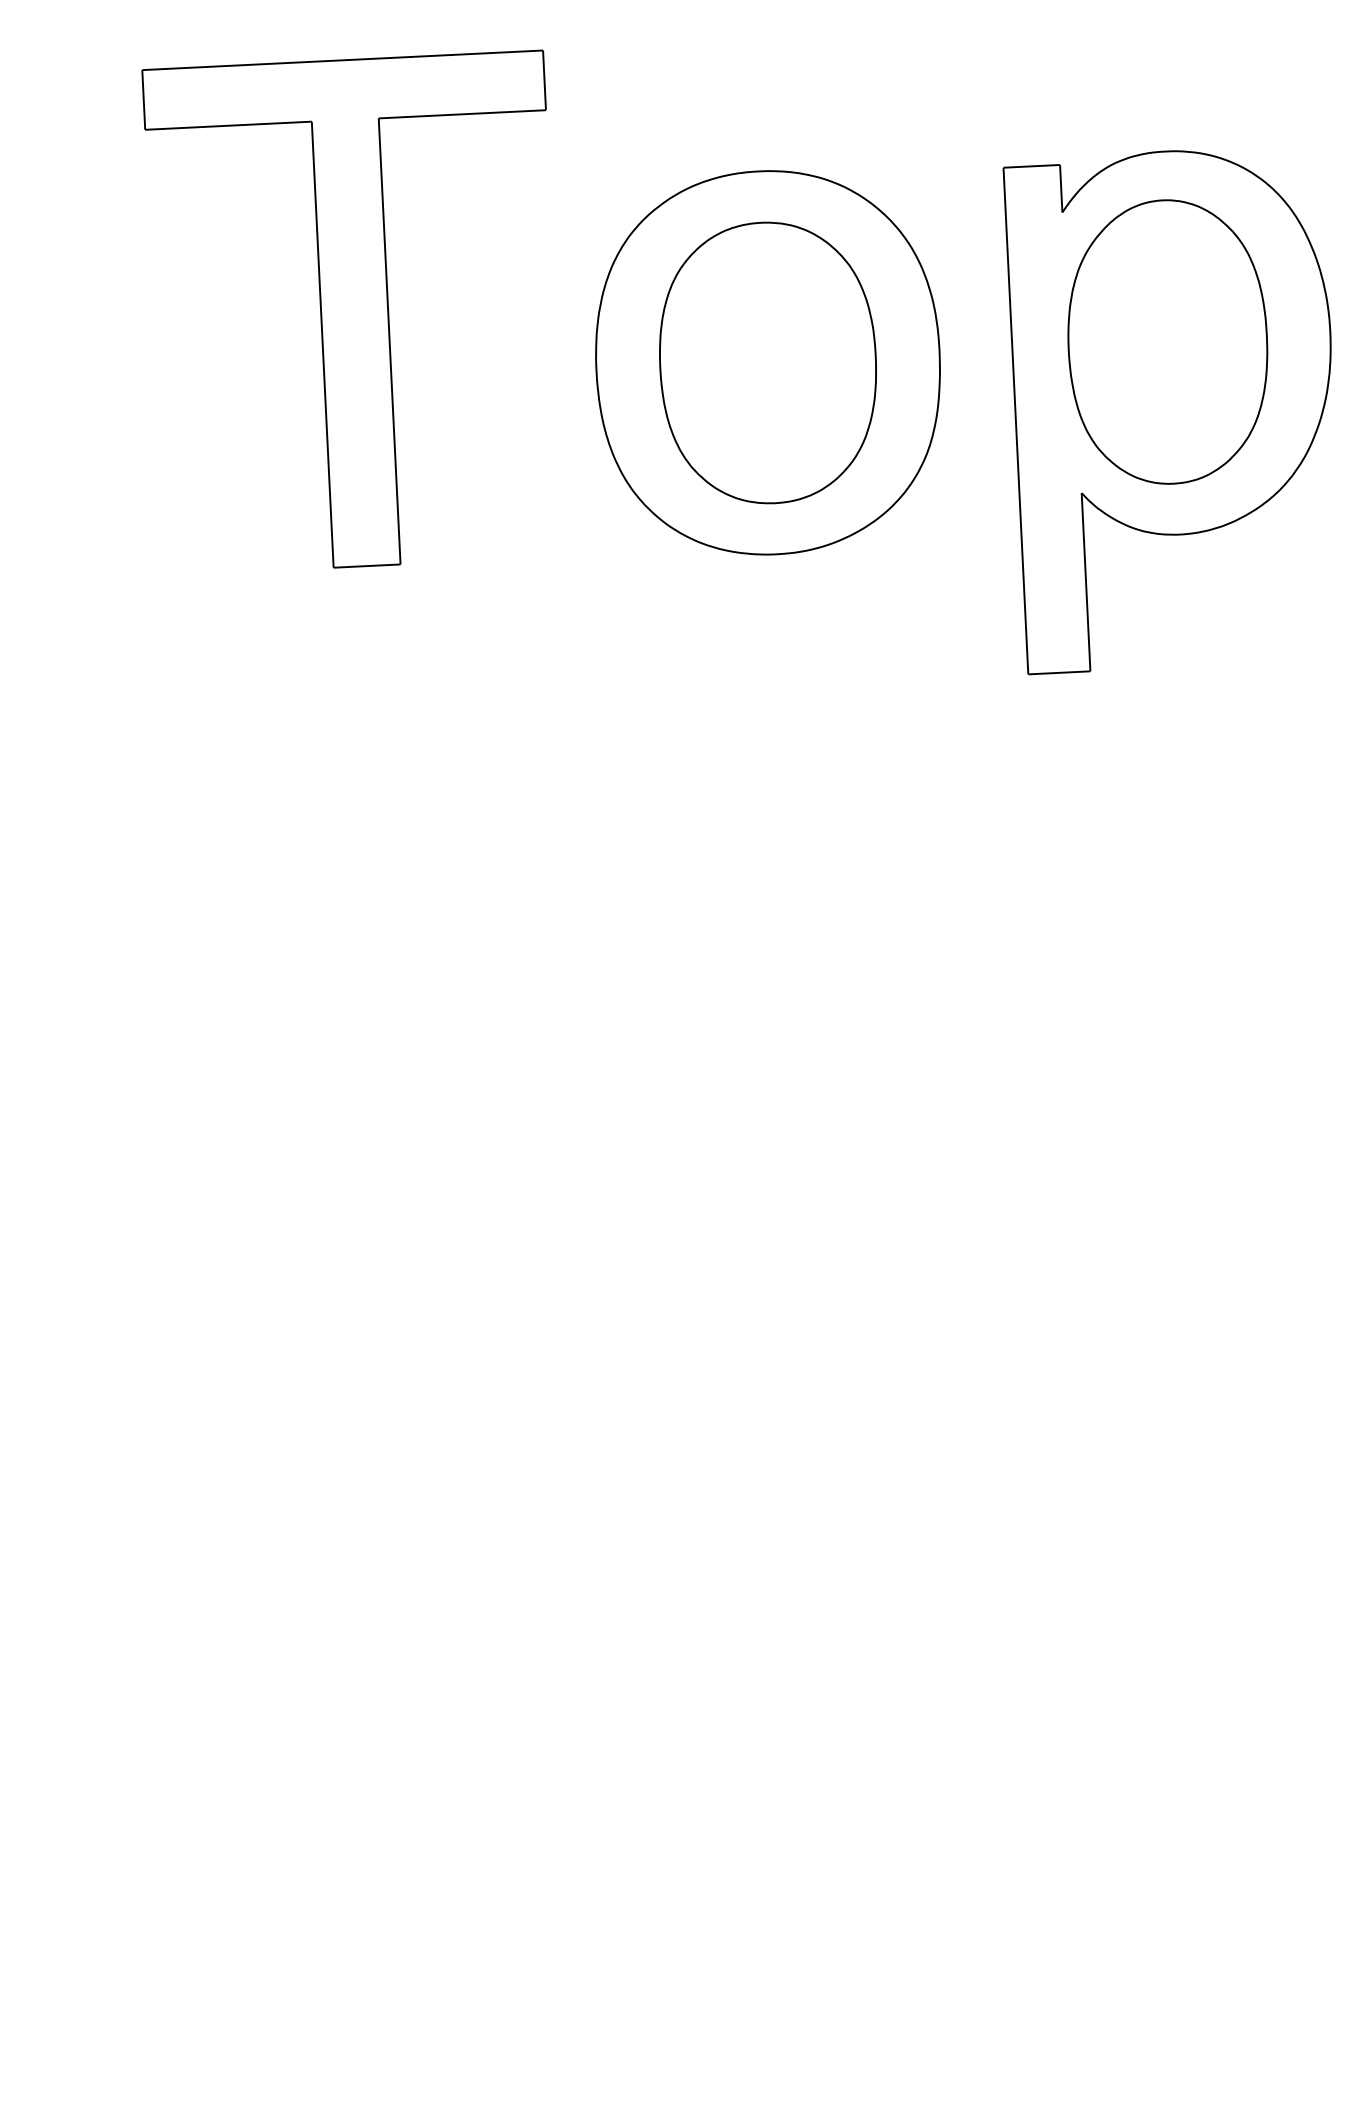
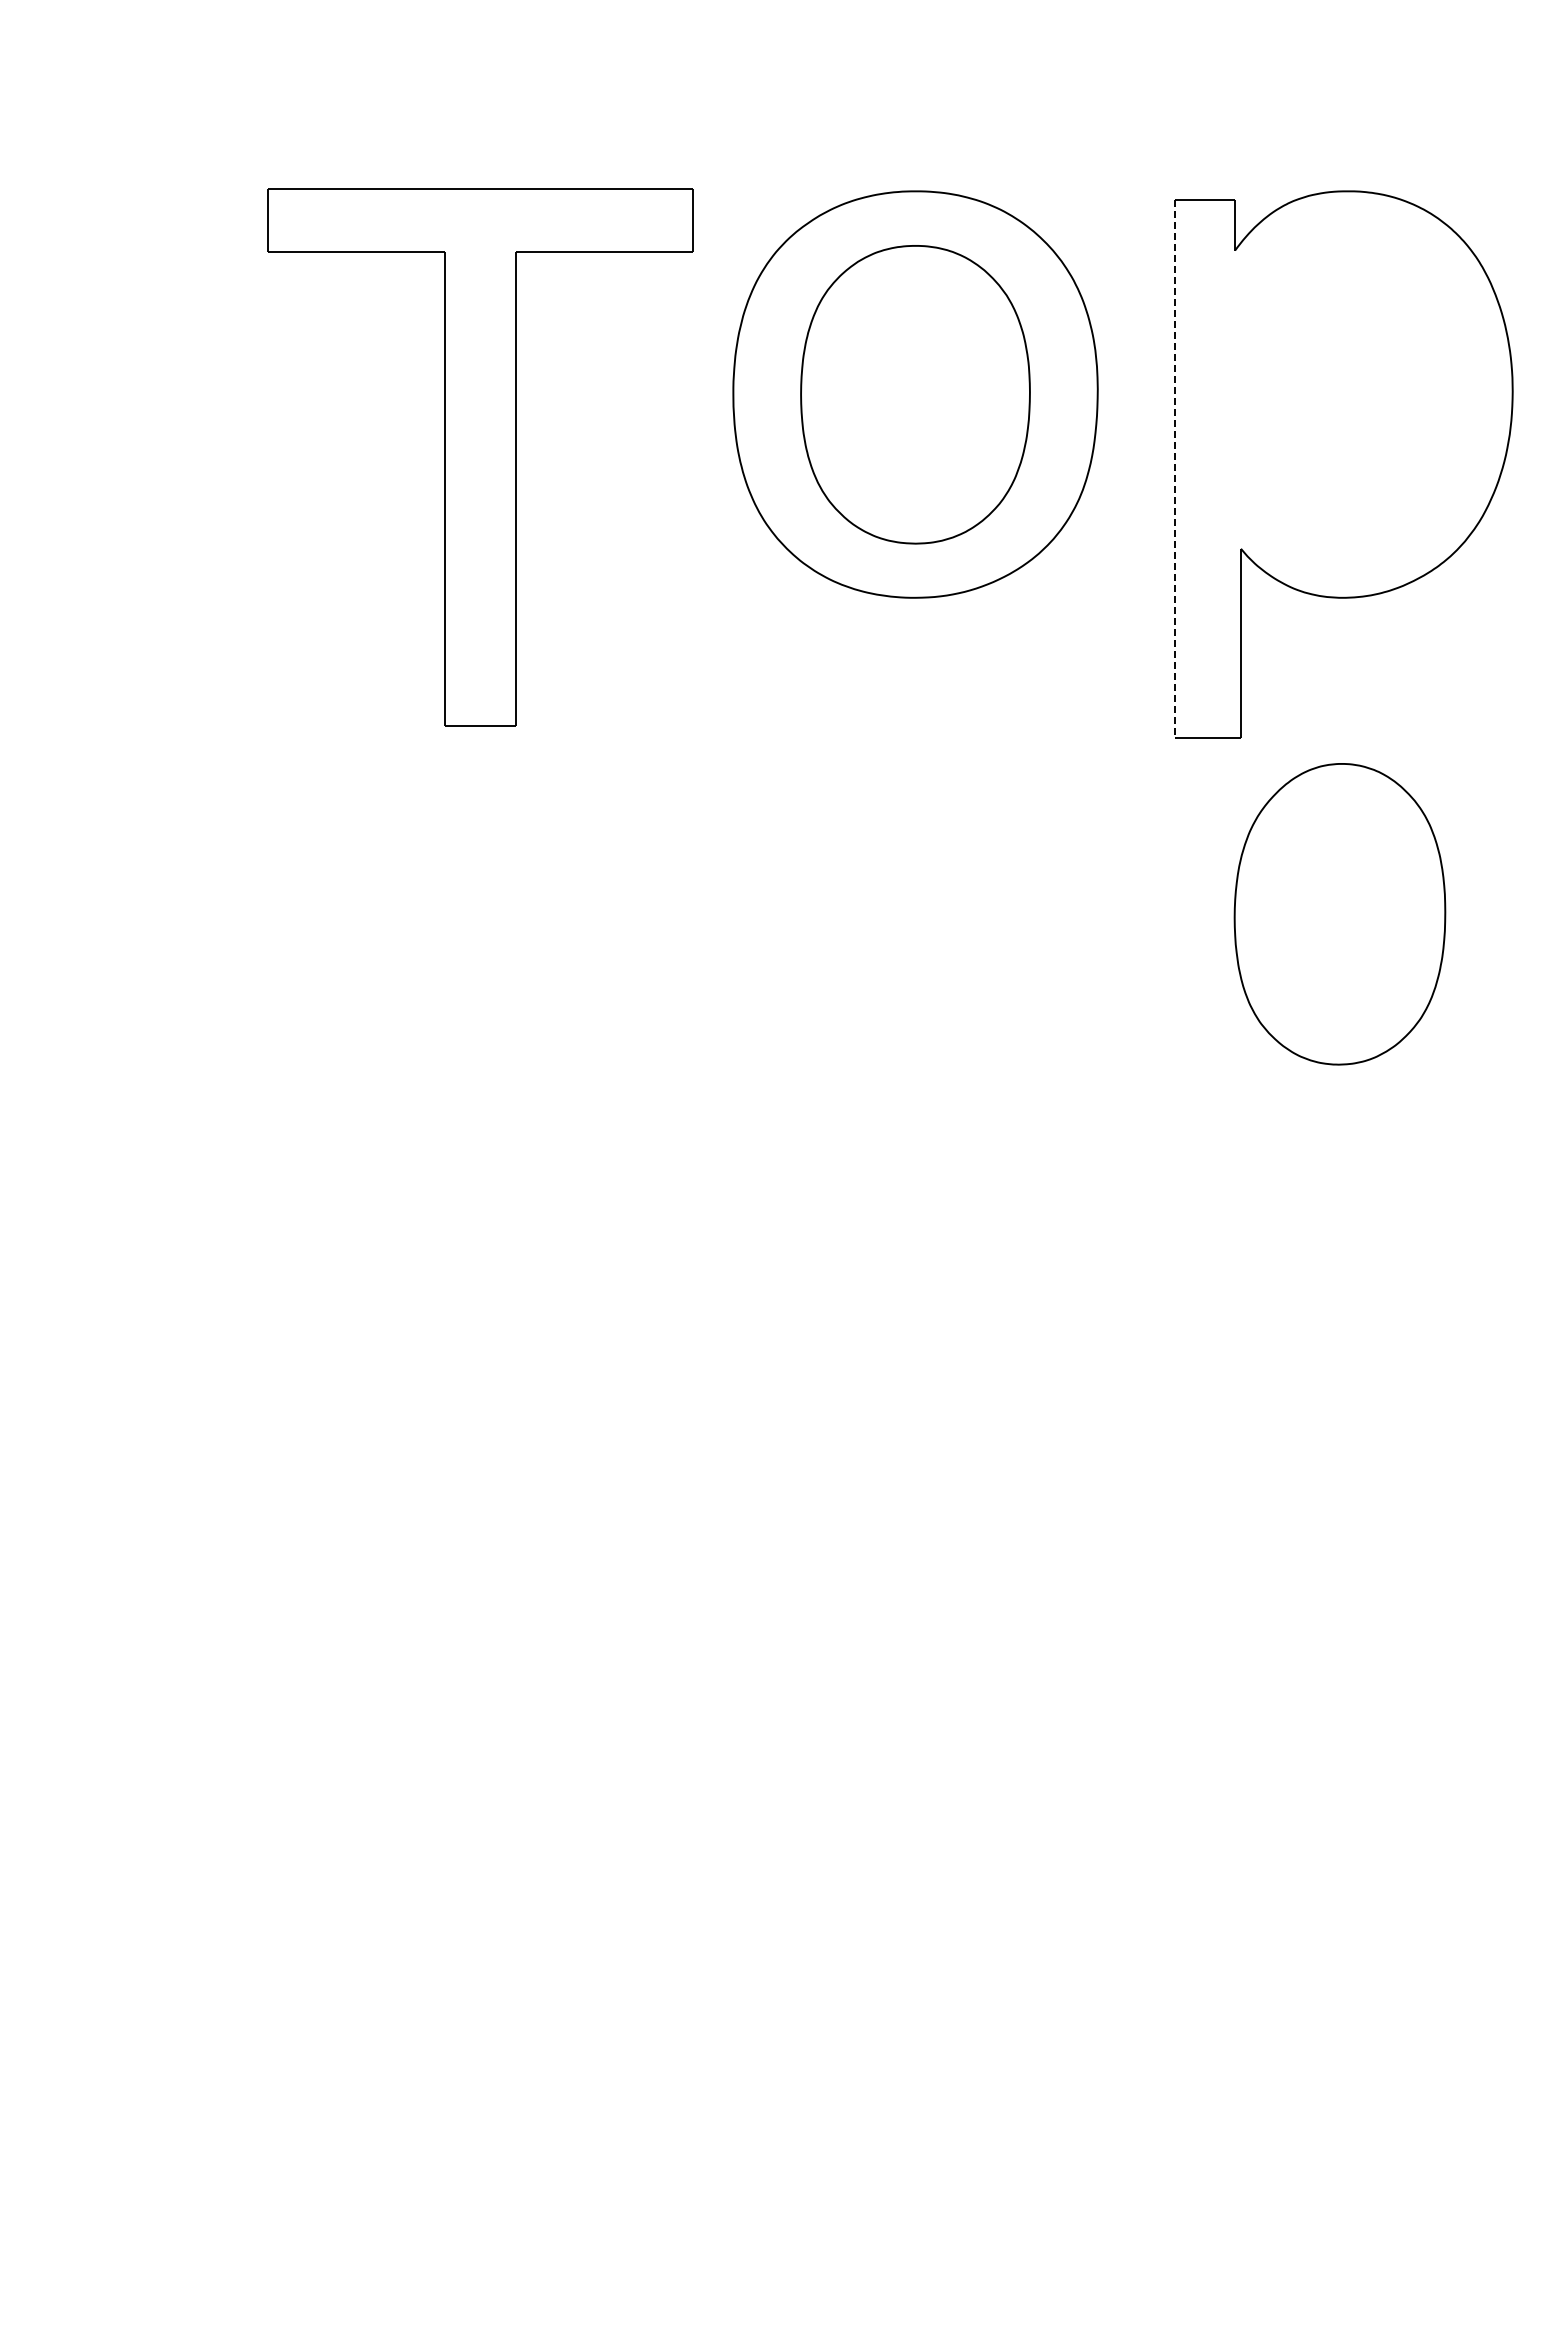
part: (354, 313) -> (480, 457), moved
part: (1167, 342) -> (1339, 914), moved
line: (1016, 421) -> (1175, 469), solid -> dashed

